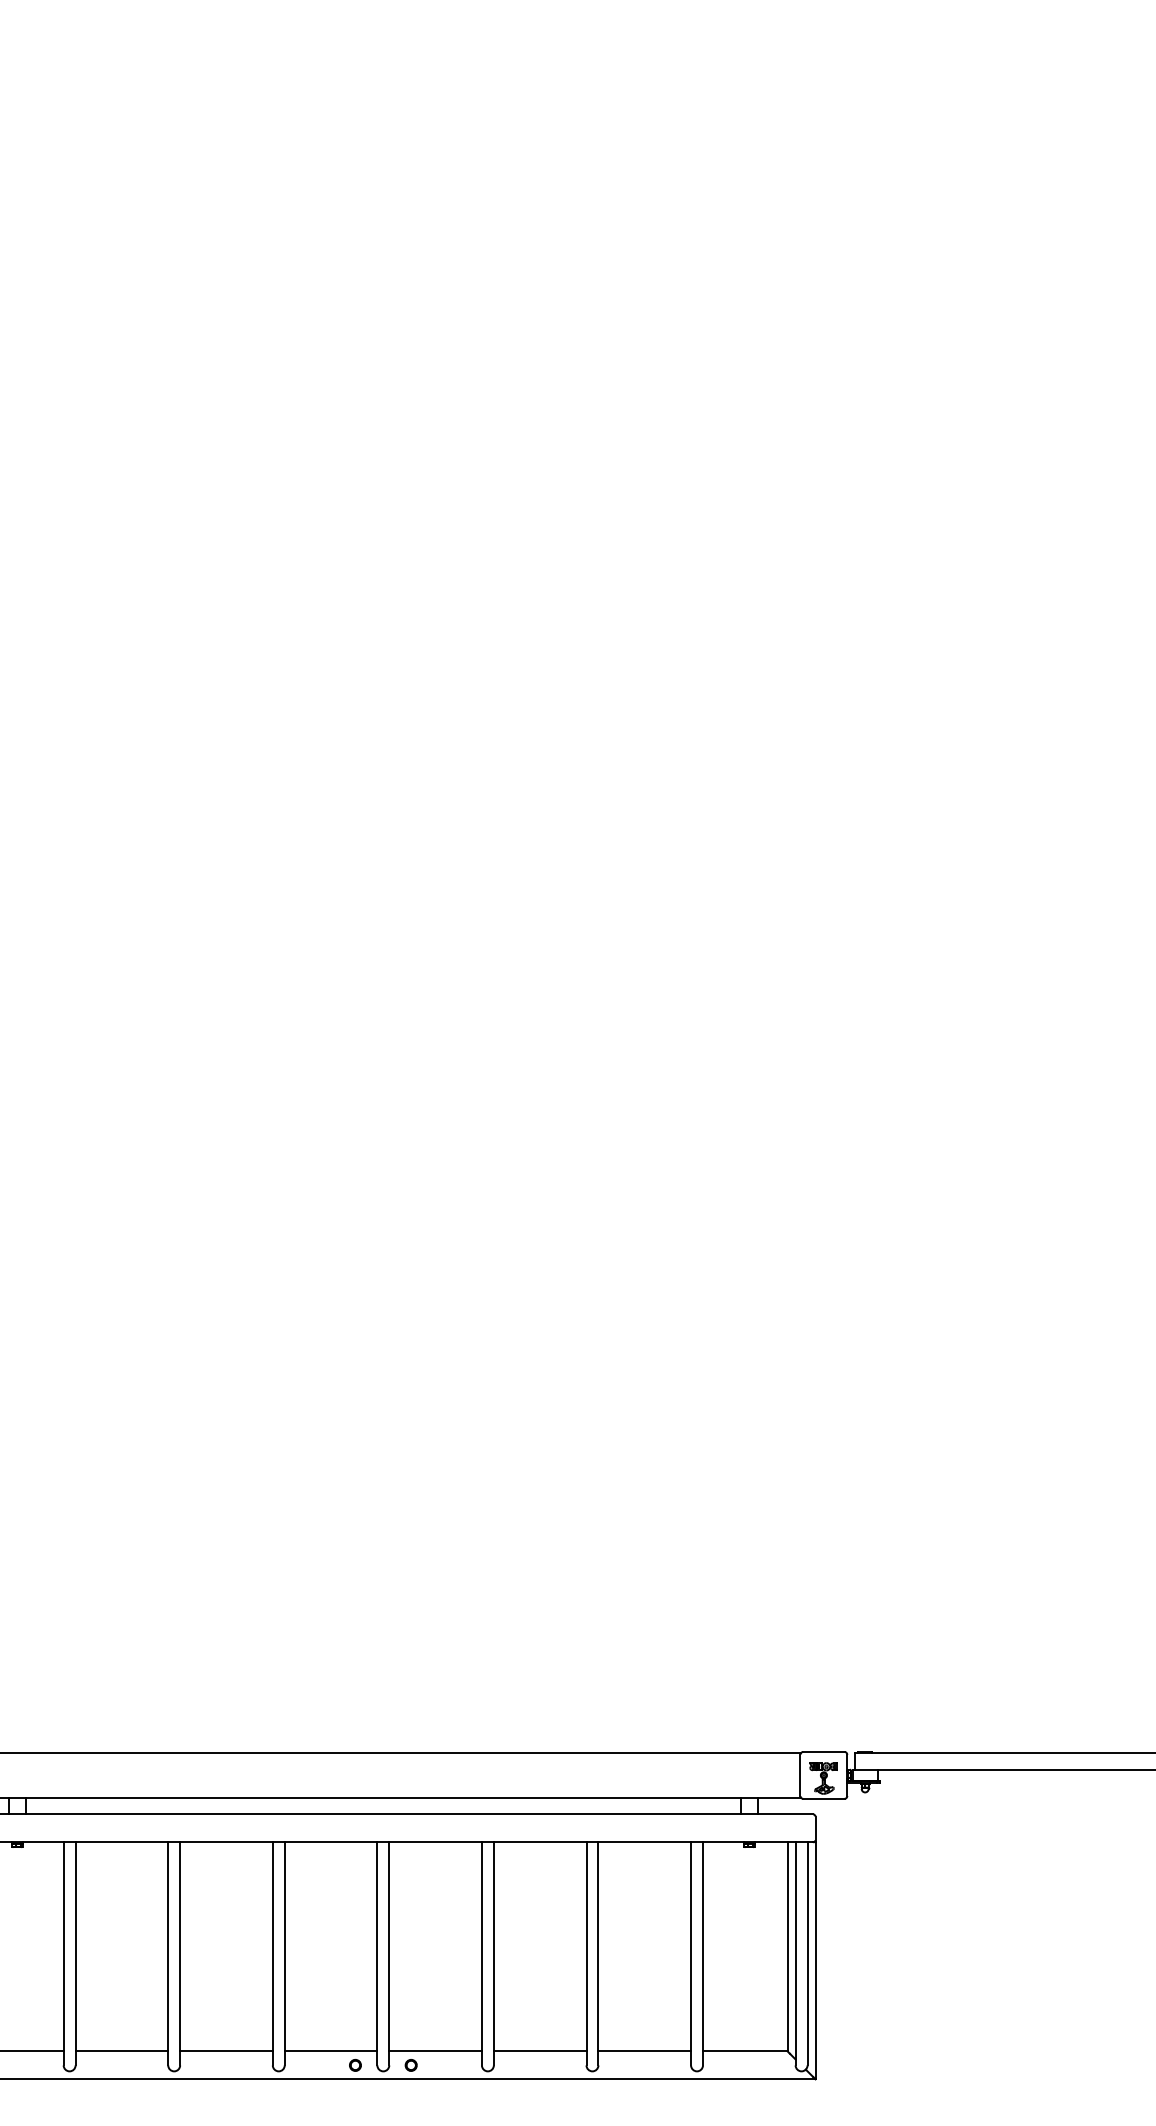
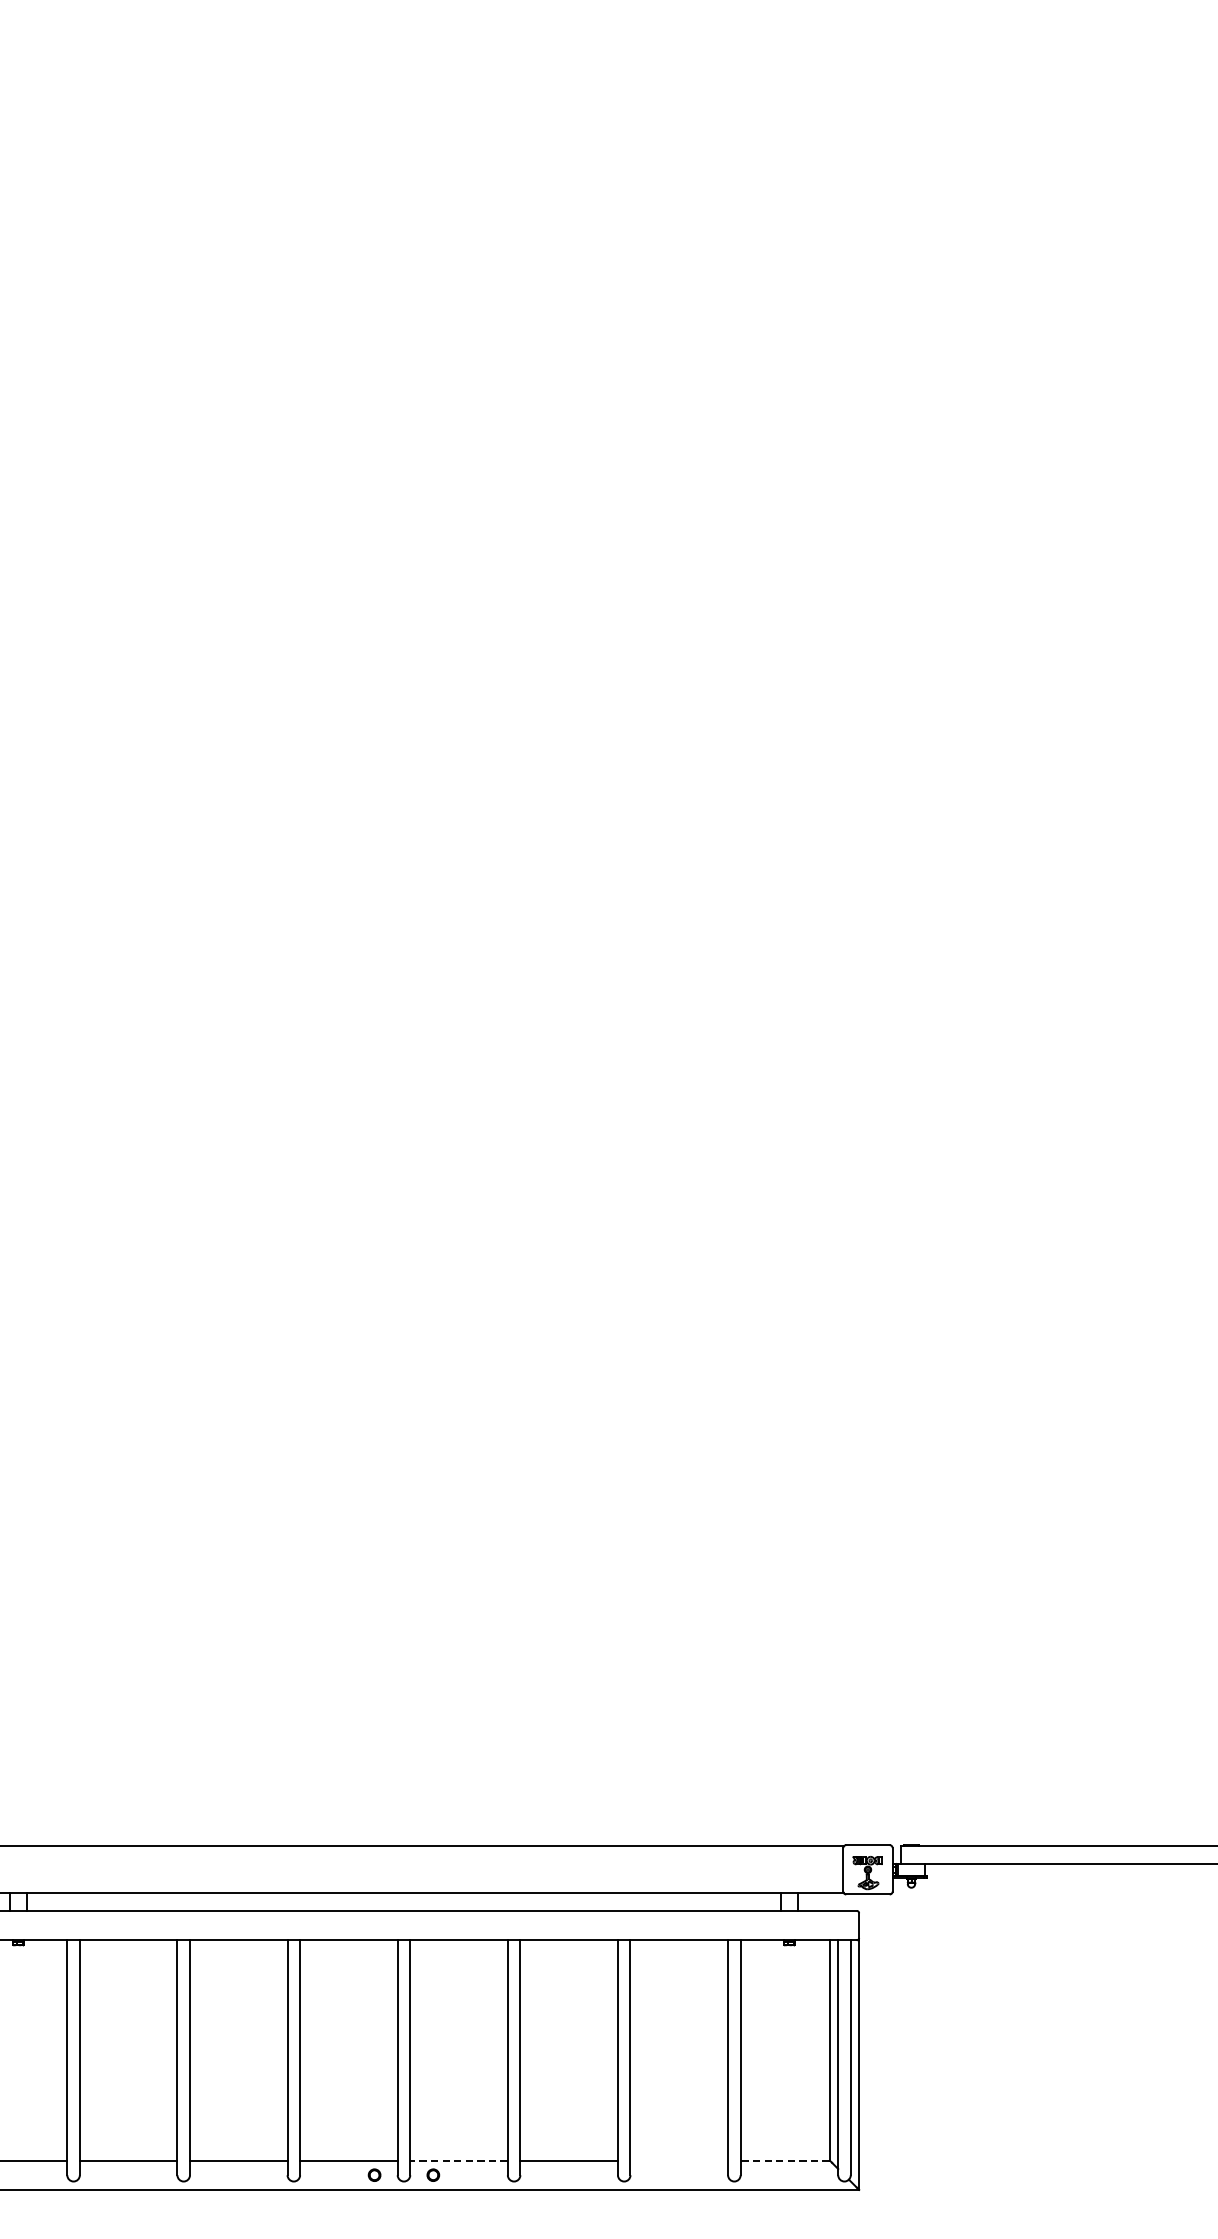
line: (435, 2051) -> (458, 2160), solid -> dashed
line: (644, 2051) -> (679, 2160), removed
line: (744, 2051) -> (784, 2160), solid -> dashed

